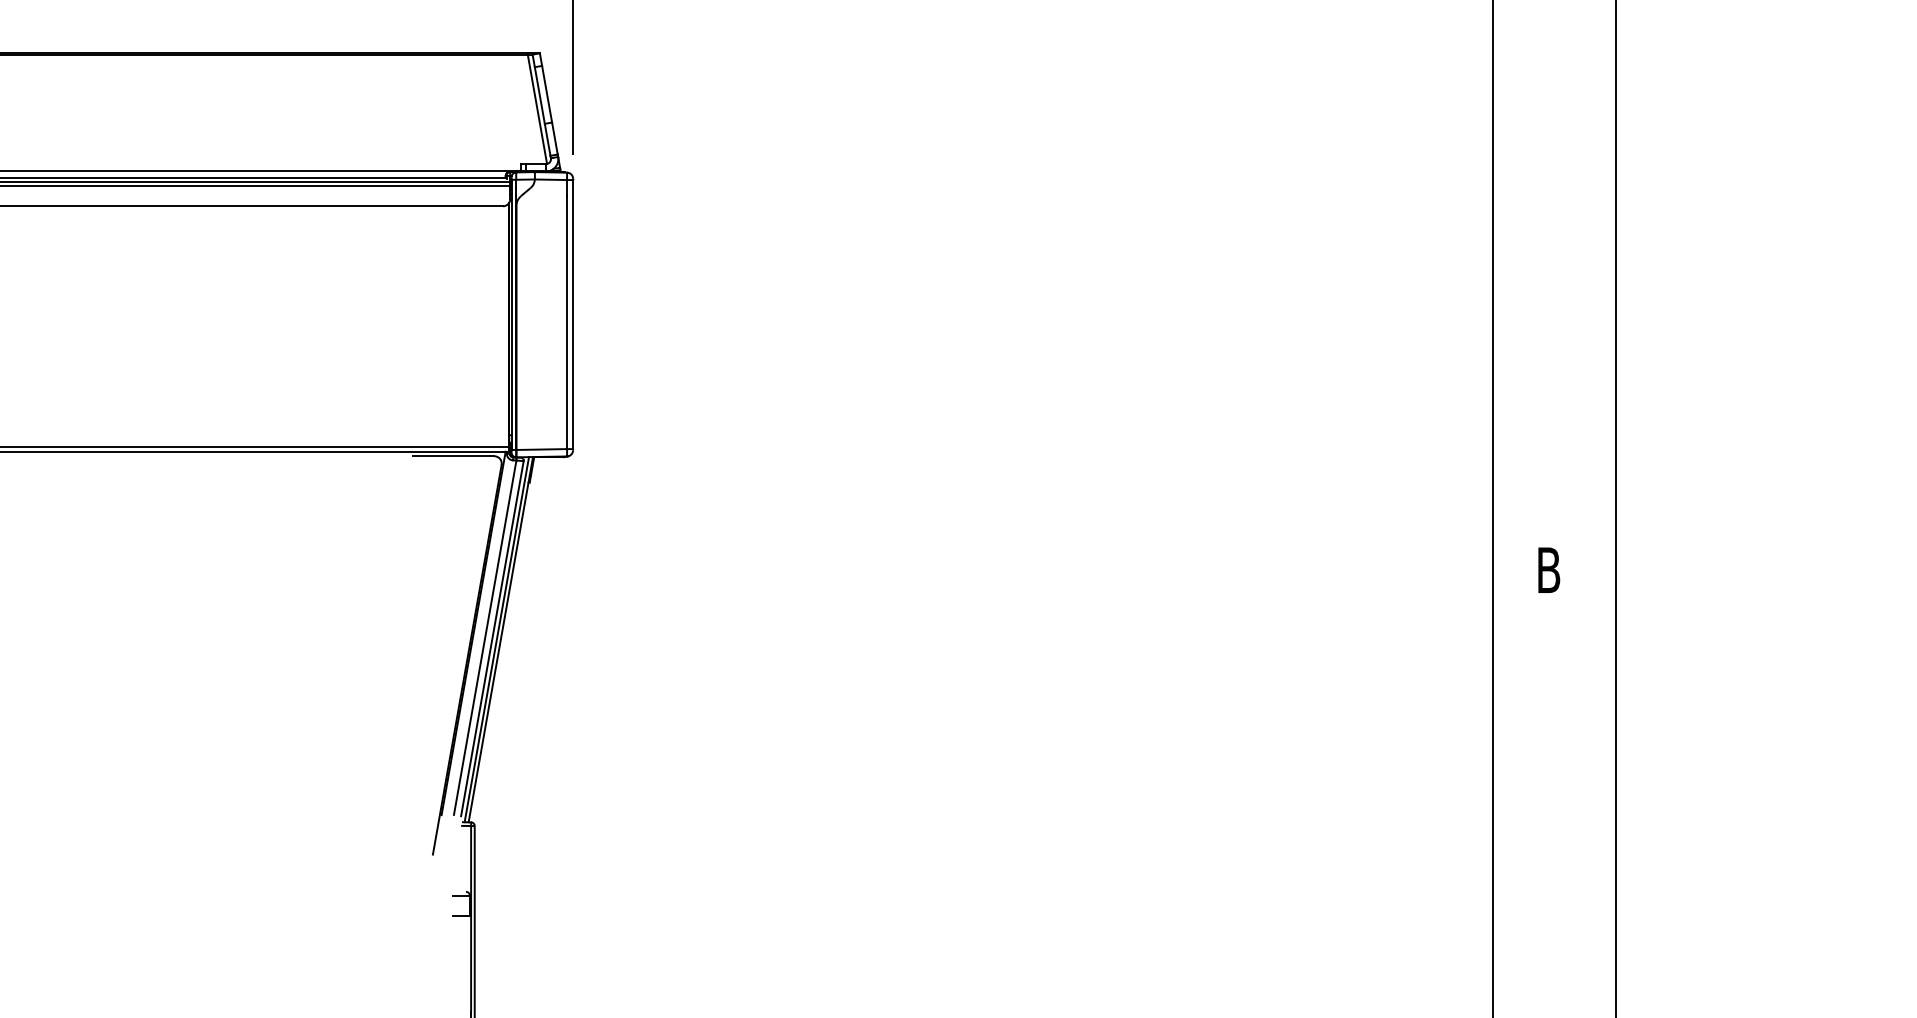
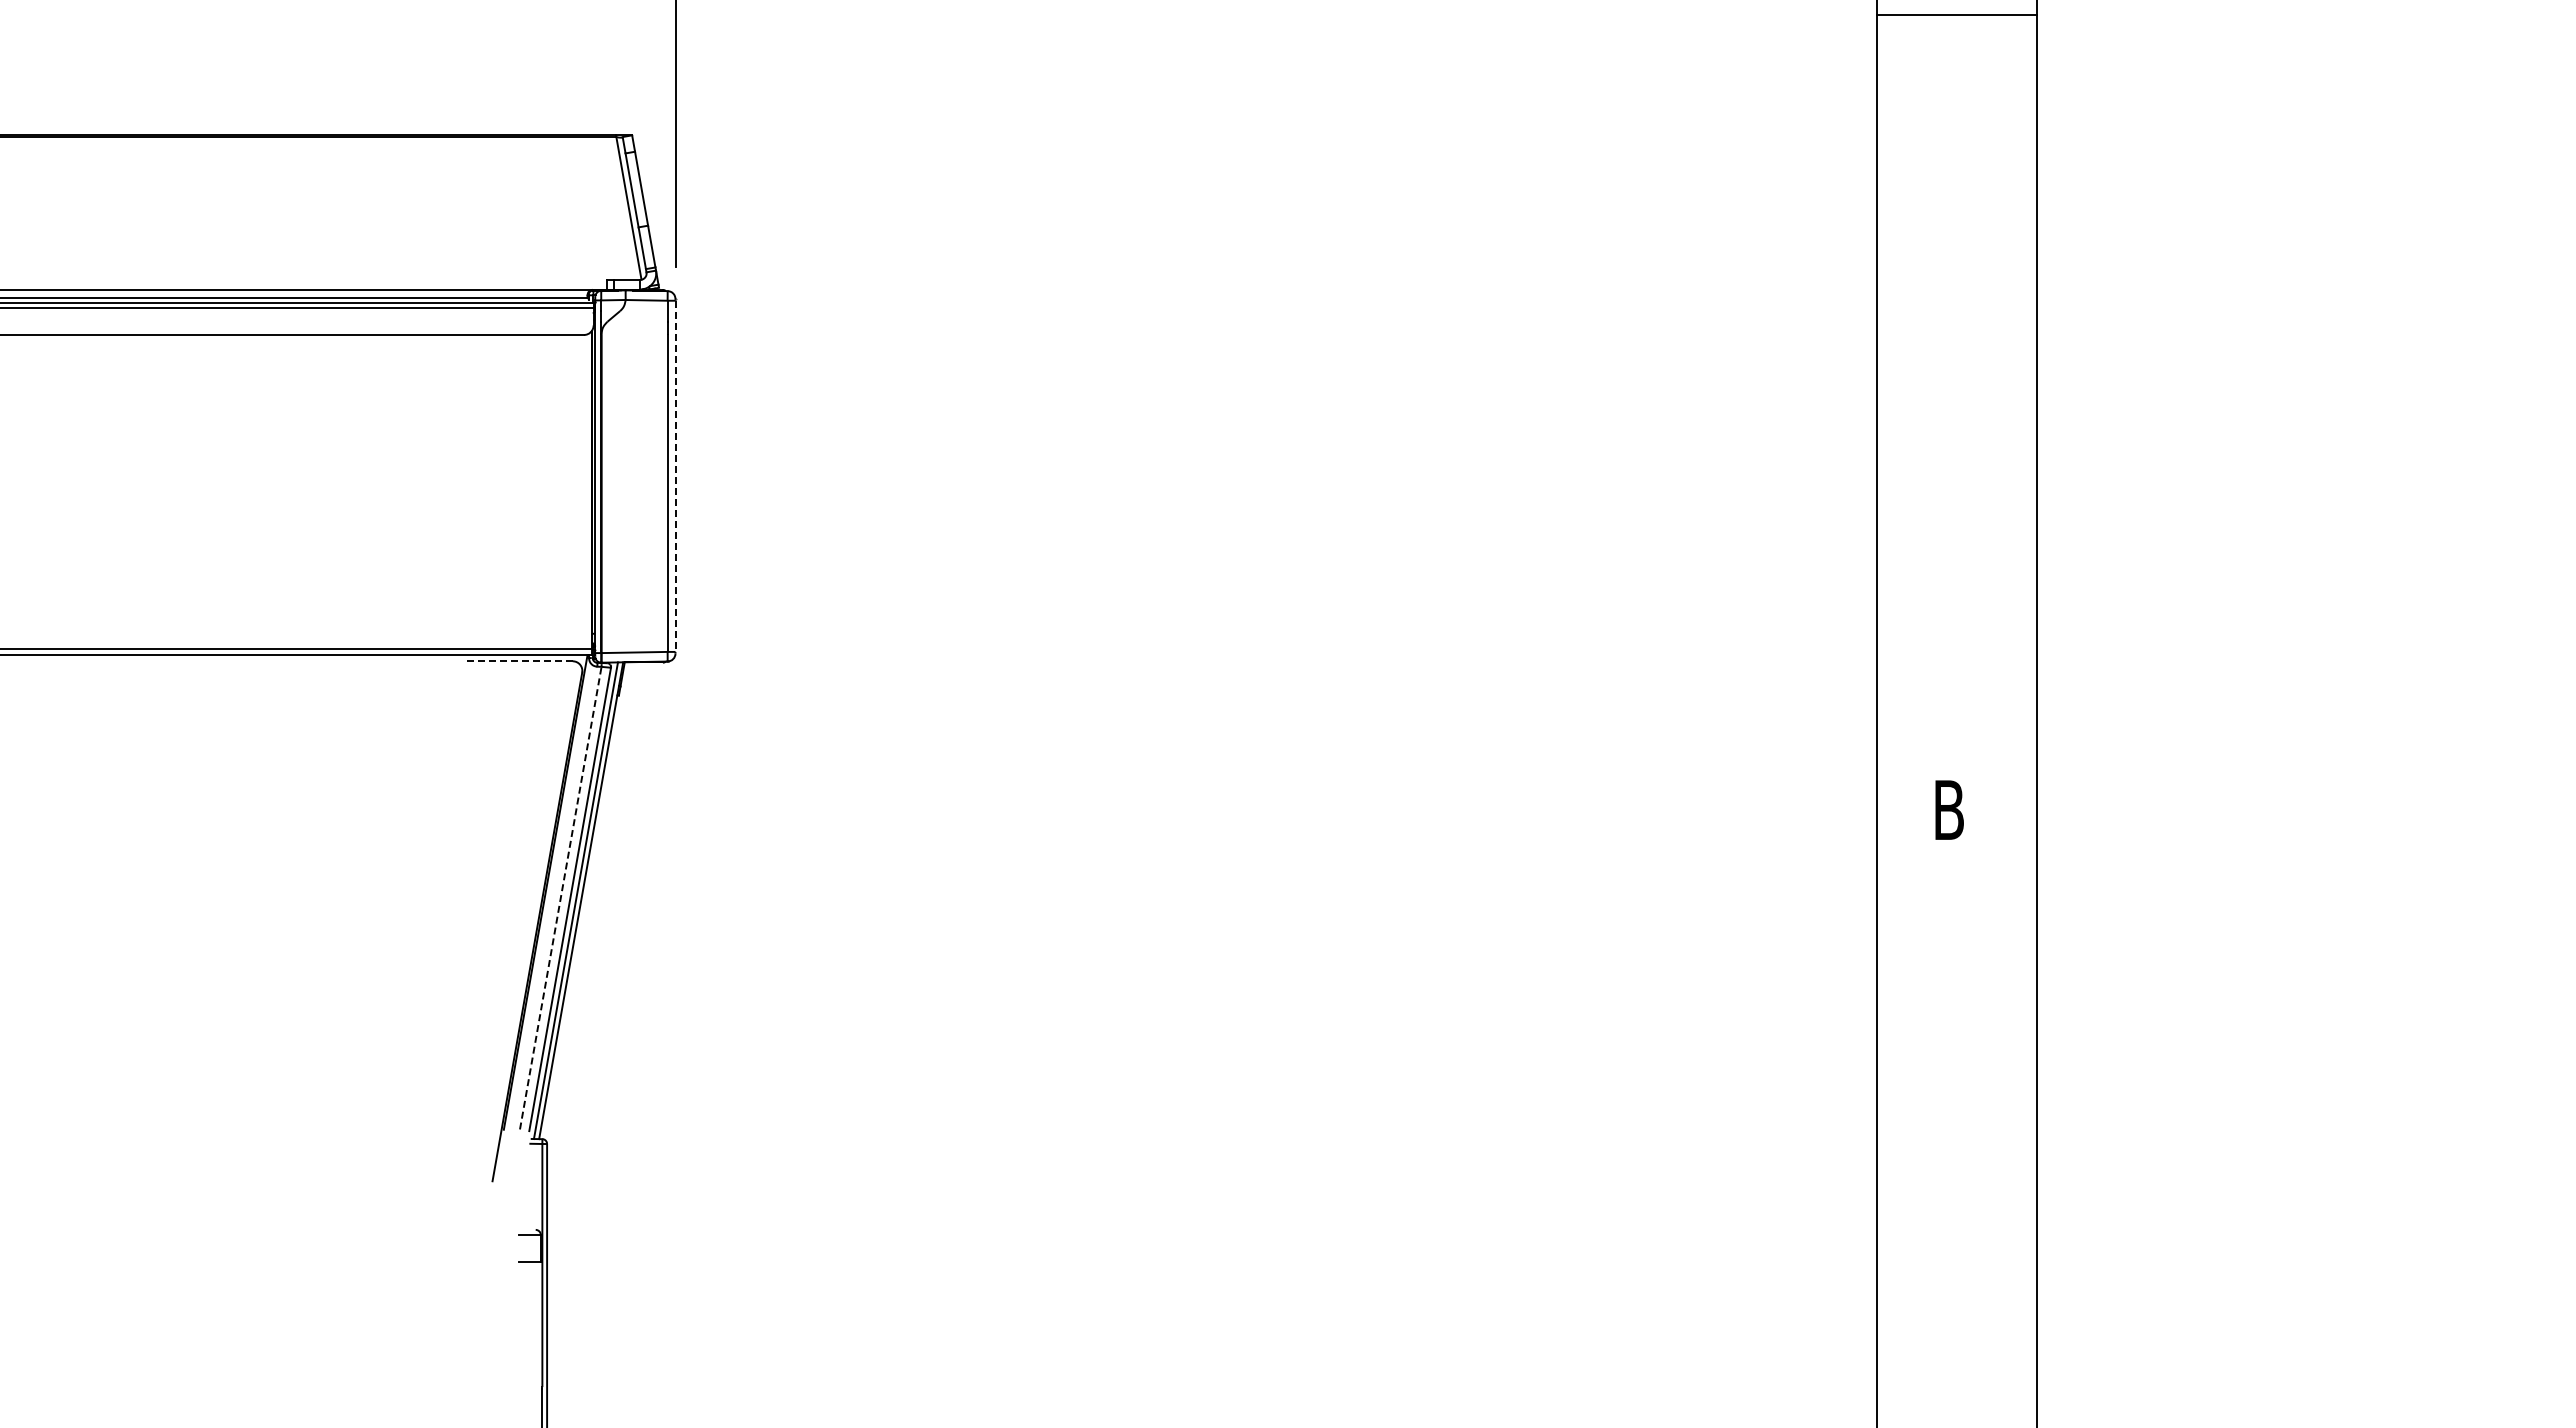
line: (573, 314) -> (675, 476), solid -> dashed
line: (453, 456) -> (519, 661), solid -> dashed
line: (484, 637) -> (560, 898), solid -> dashed

